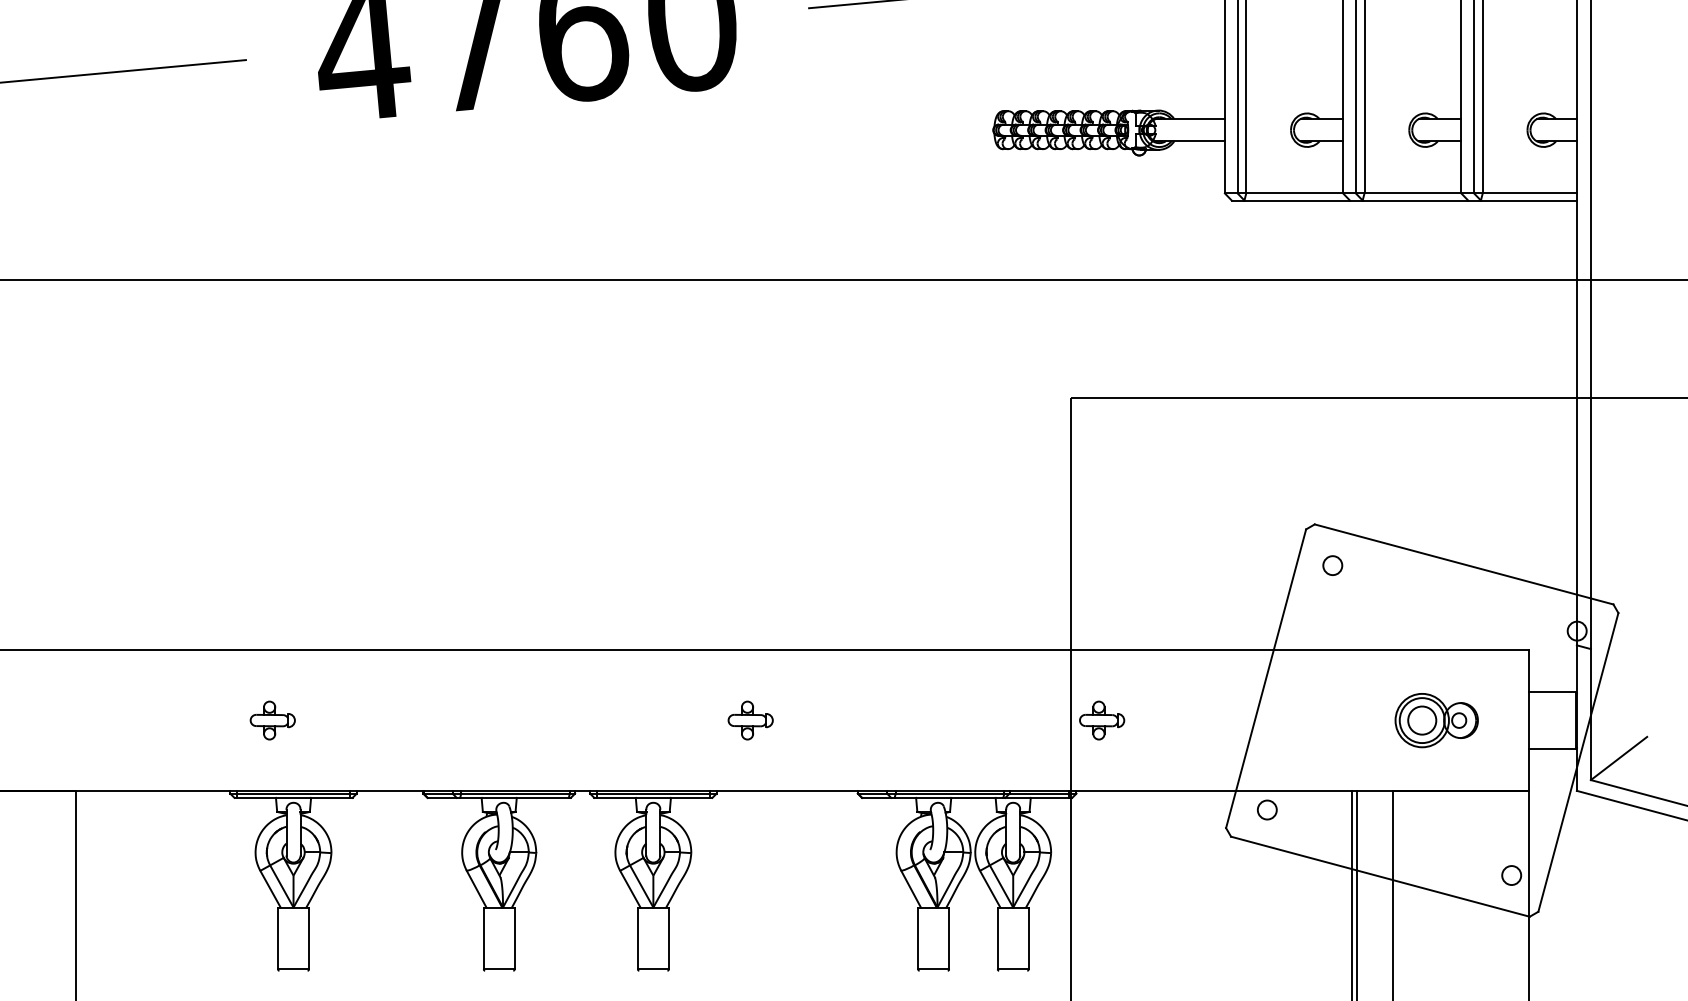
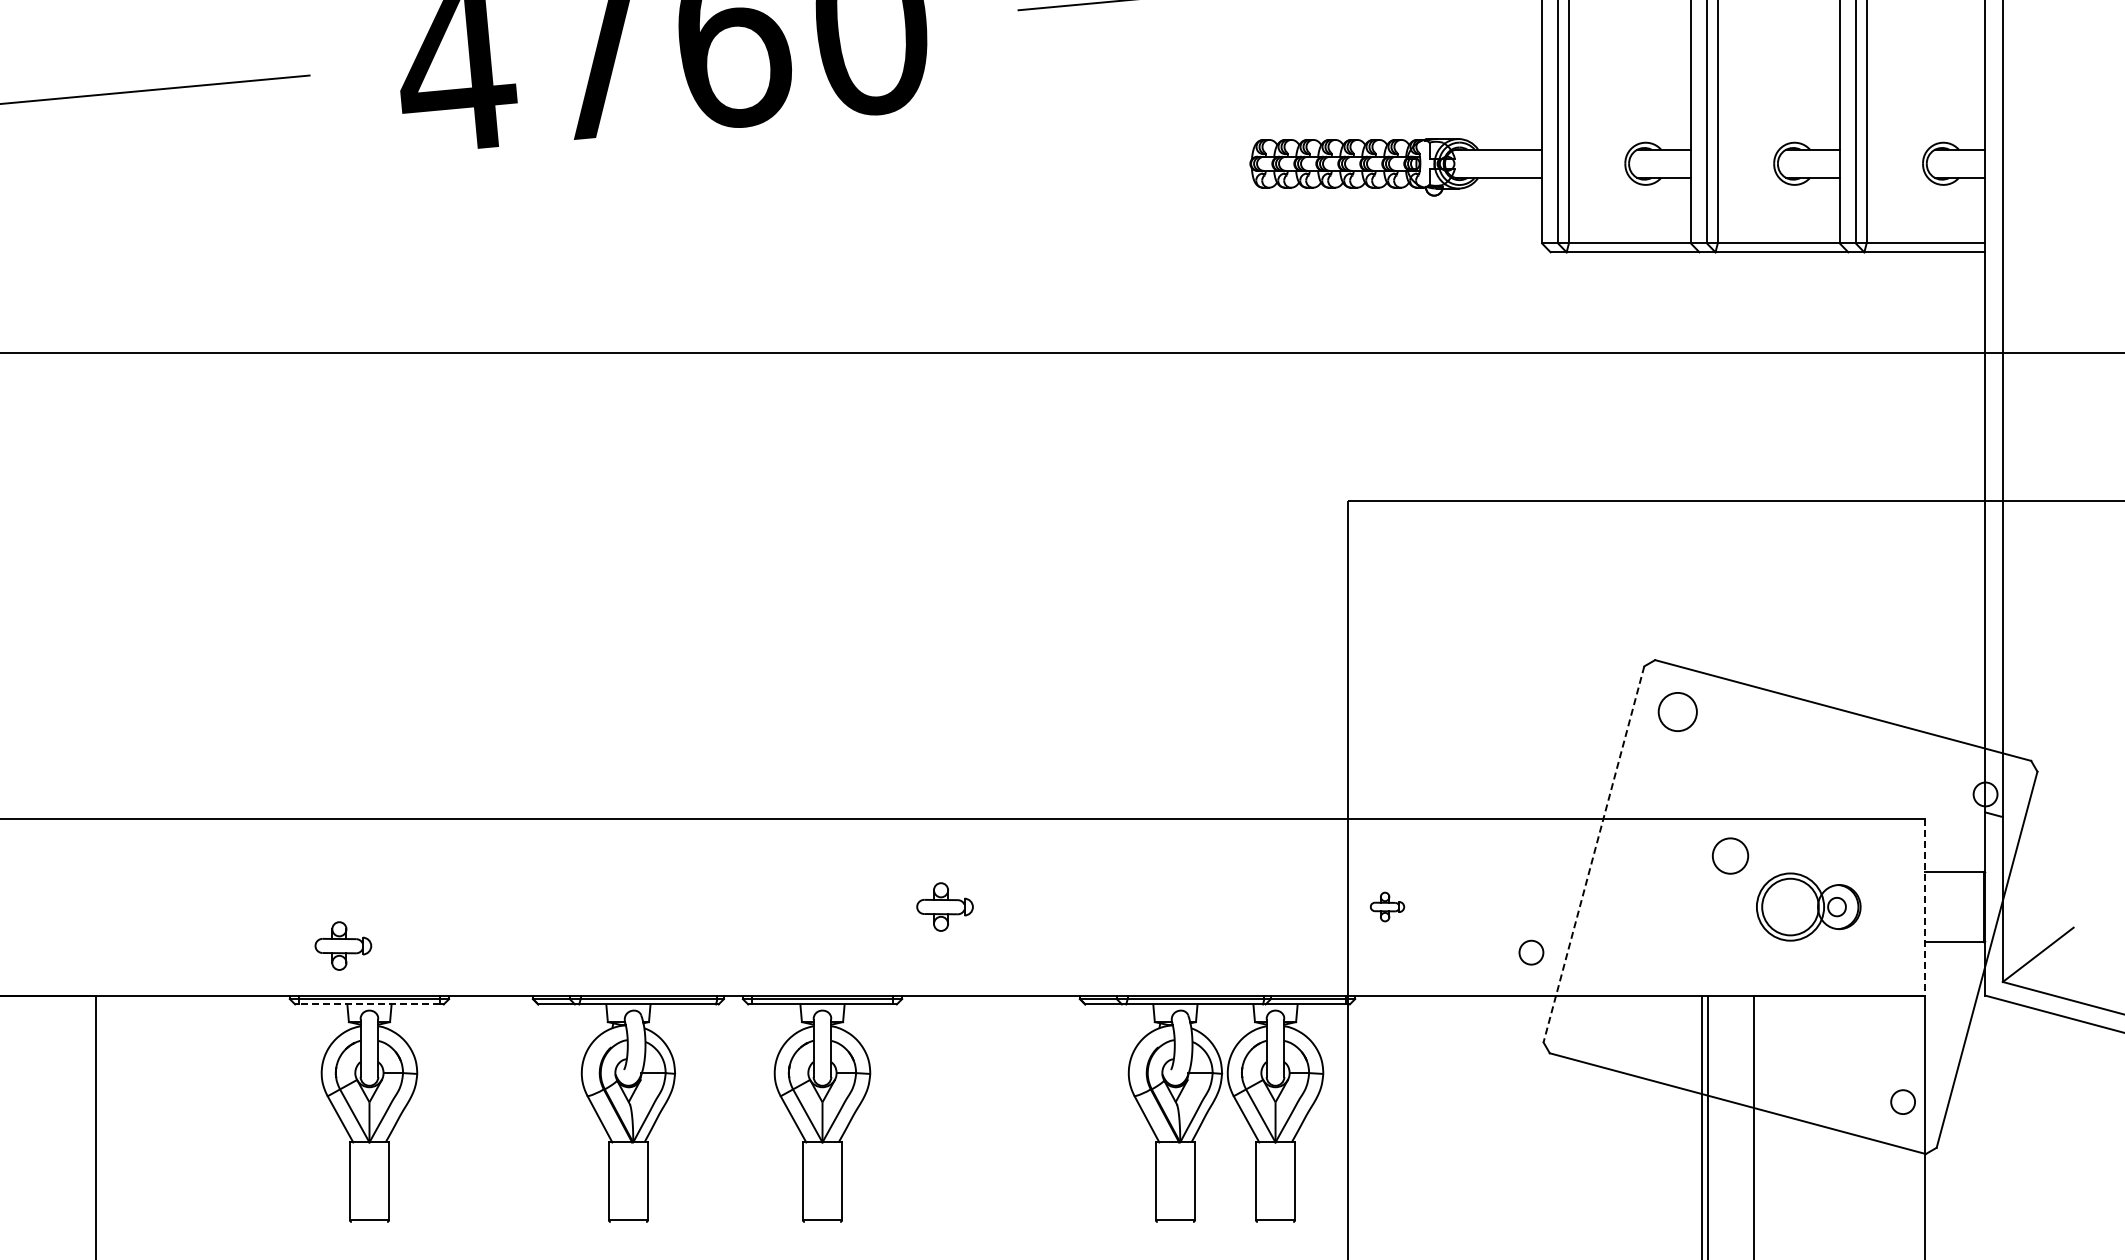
circle: (1332, 565) -> (1677, 711), size x1.6
line: (1265, 678) -> (1593, 854), solid -> dashed
part: (272, 720) -> (343, 945), moved
part: (1102, 720) -> (1387, 906), size x0.6
circle: (1422, 720) -> (1730, 855), moved
line: (1528, 720) -> (1924, 907), solid -> dashed
line: (293, 797) -> (369, 1004), solid -> dashed
circle: (1267, 809) -> (1531, 952), moved

